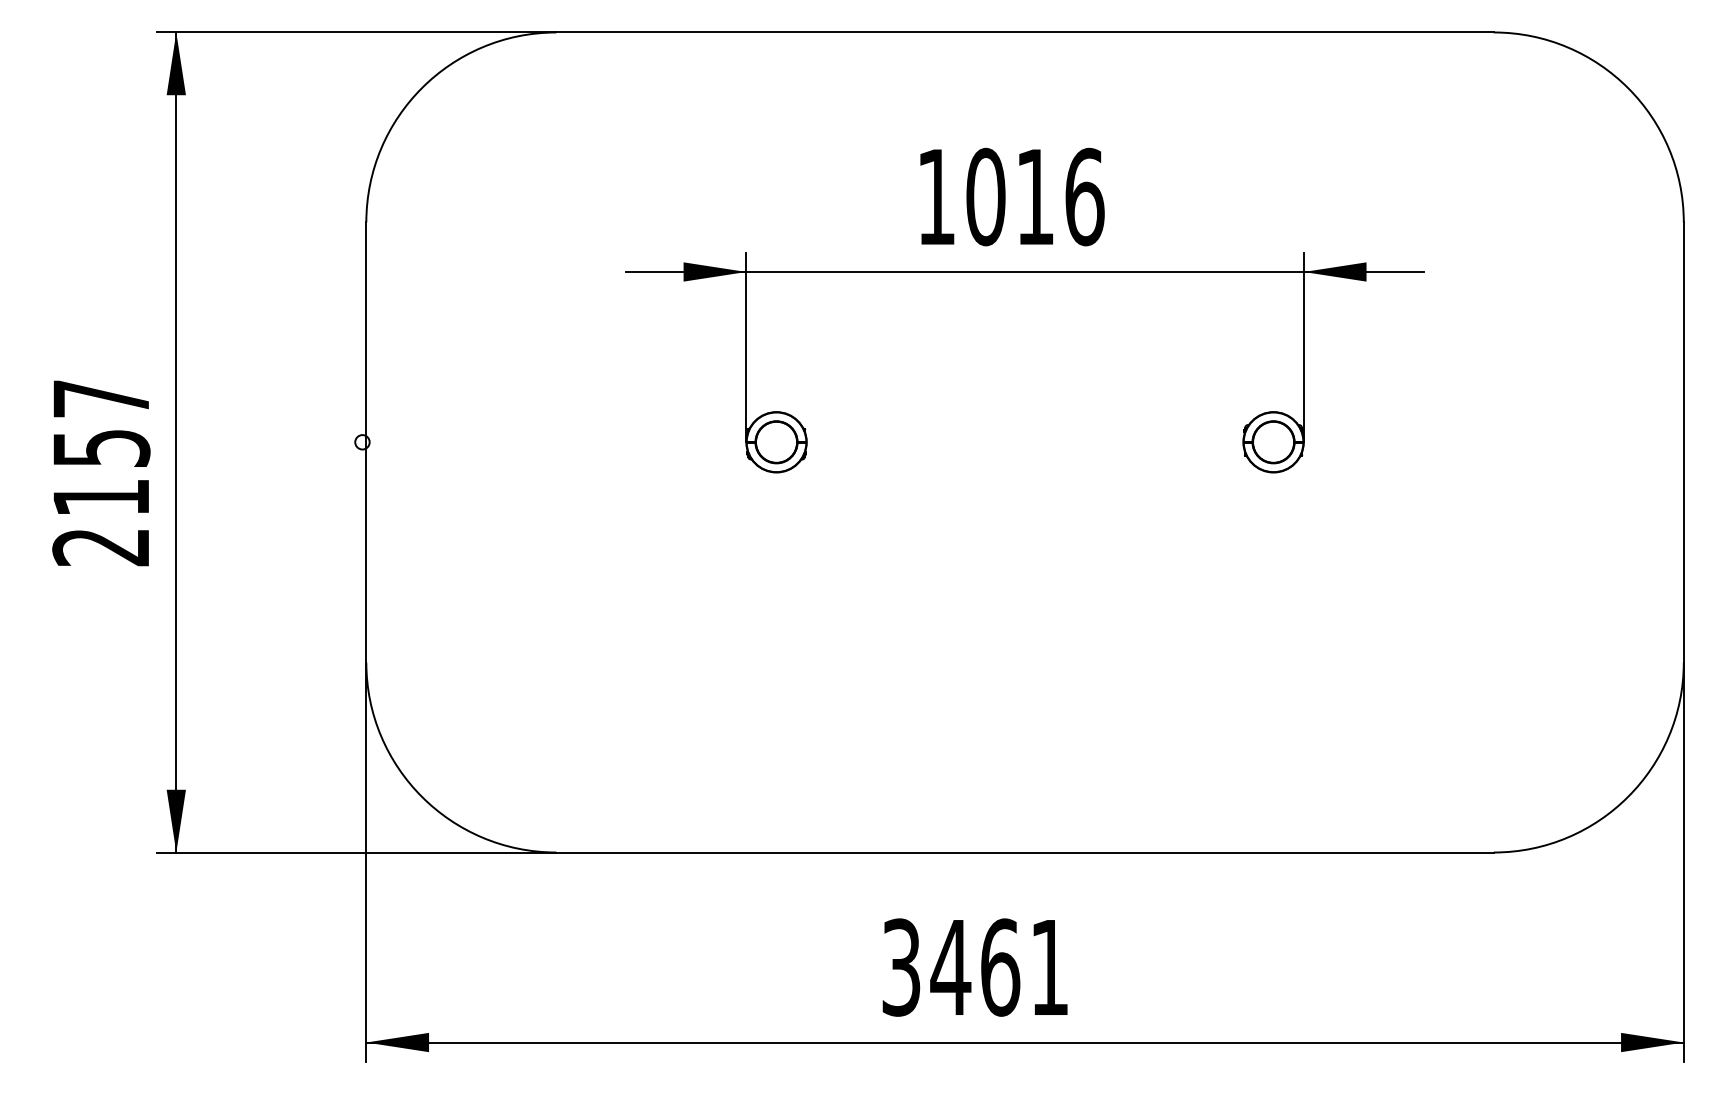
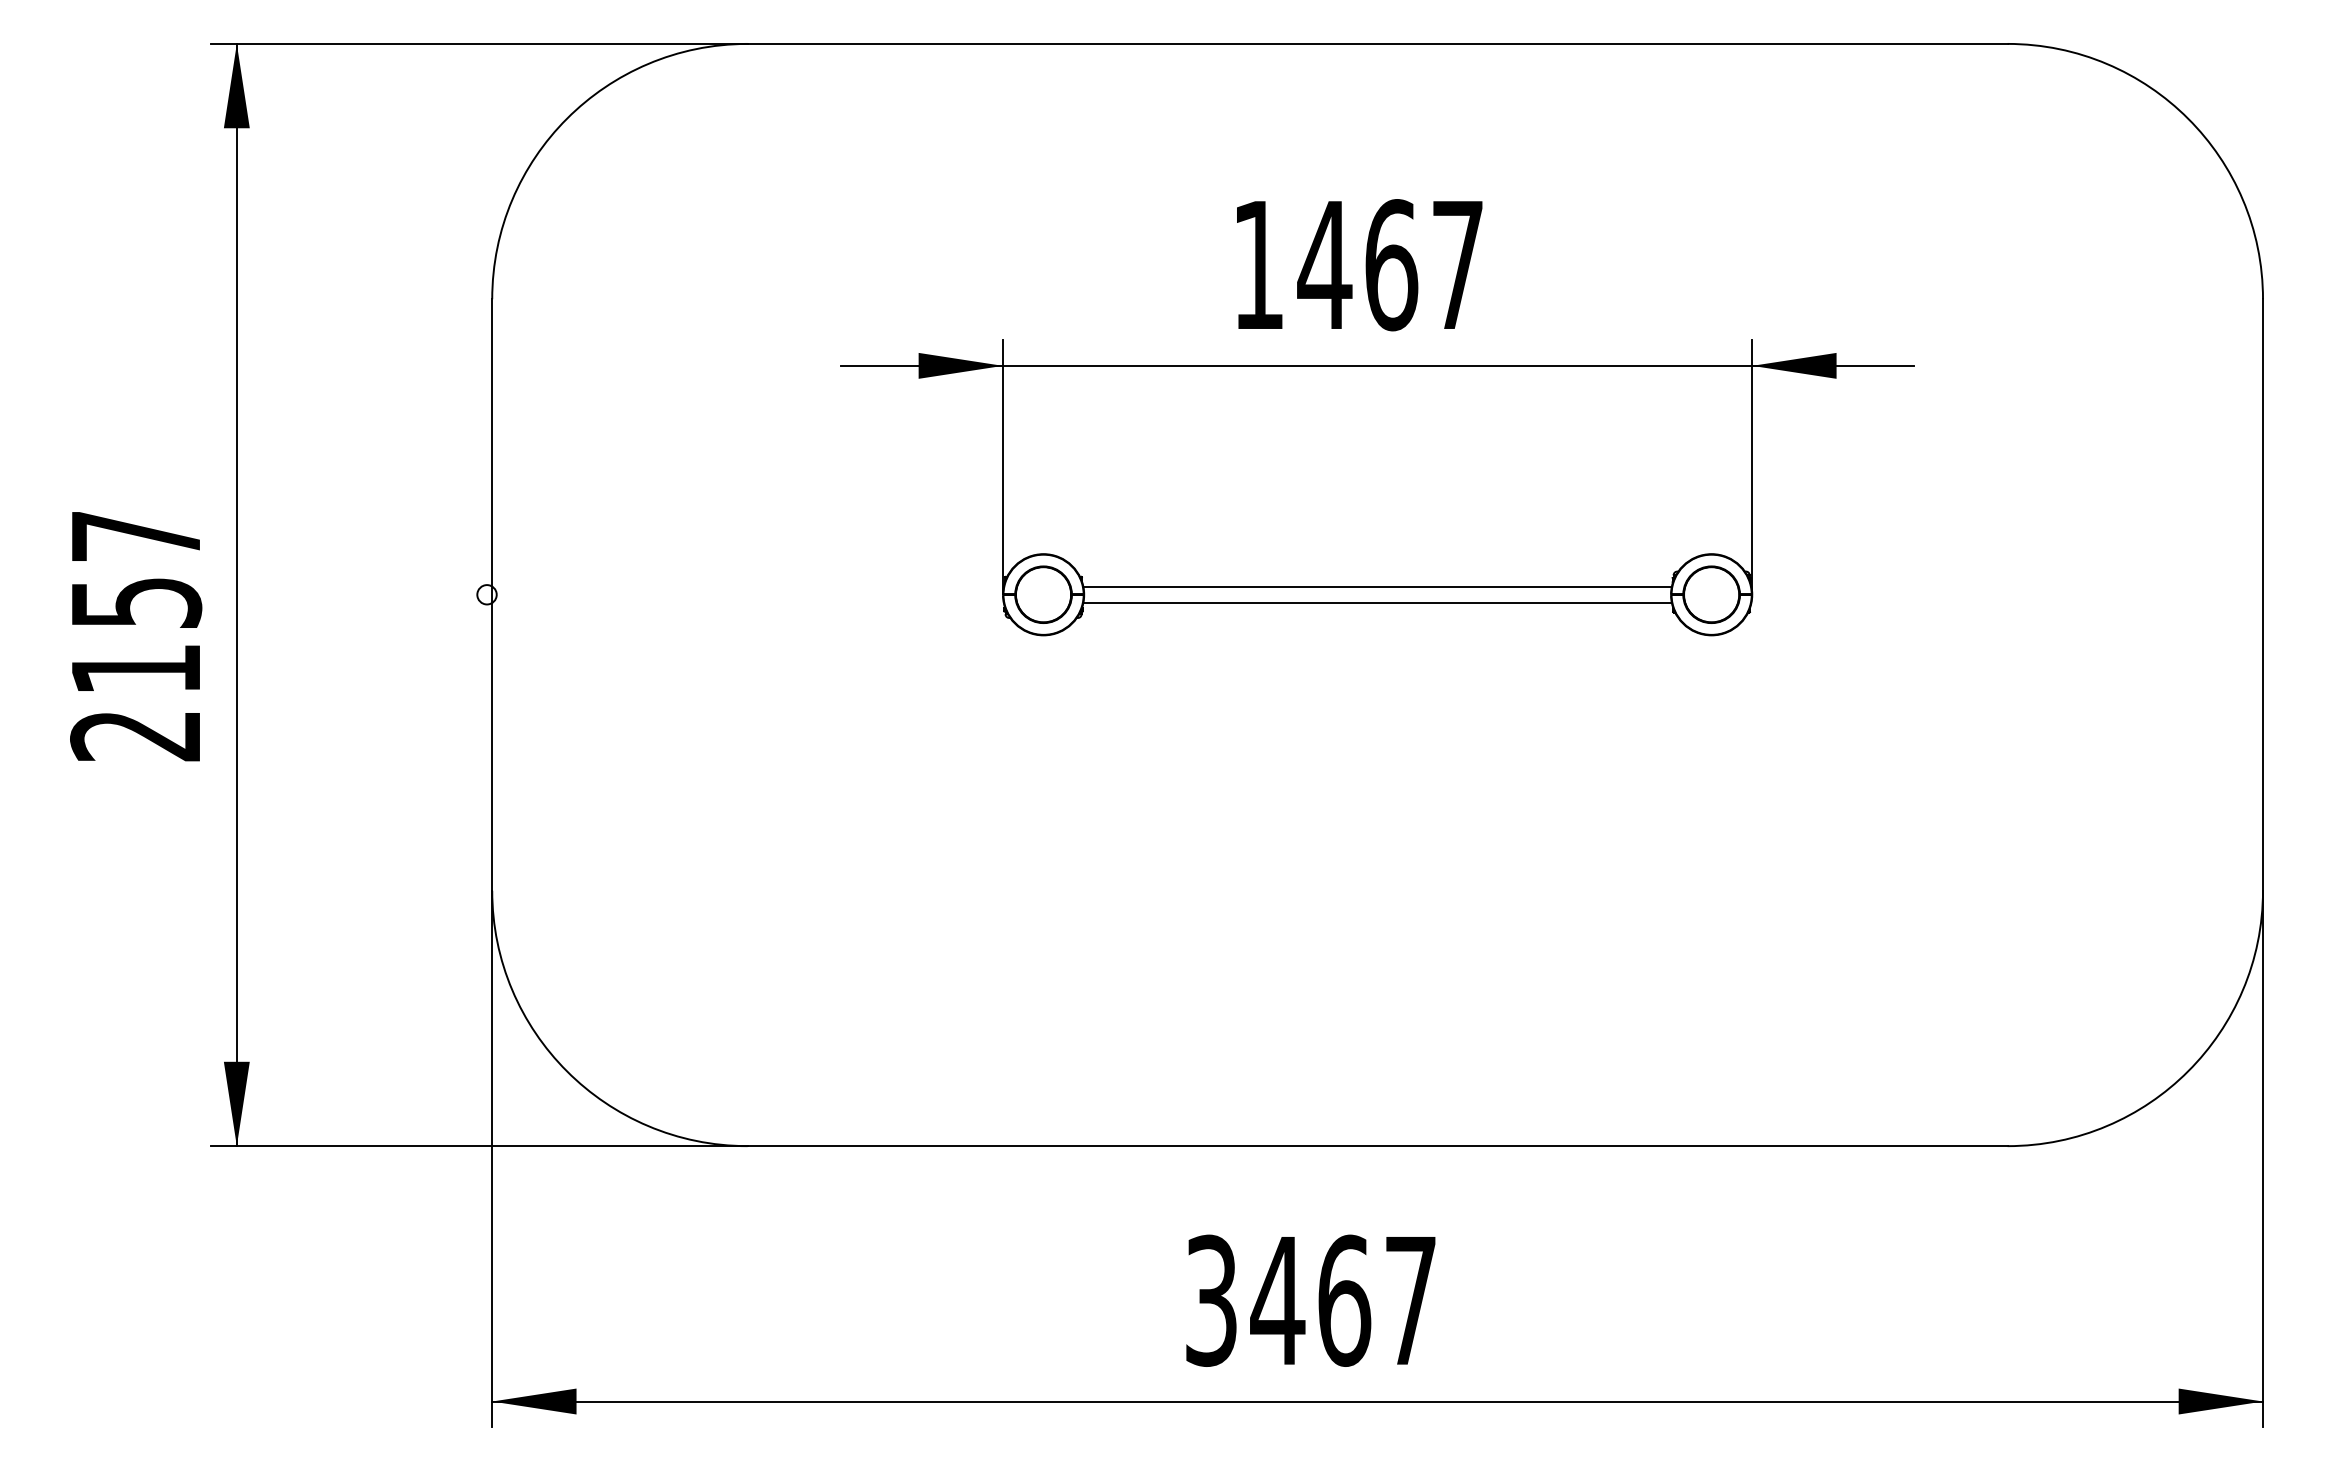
text: (1034, 197) -> (1390, 265), 1016 -> 1467
line: (1024, 436) -> (1377, 586), added
line: (1024, 448) -> (1377, 602), added
text: (1049, 967) -> (1410, 1300), 3461 -> 3467

